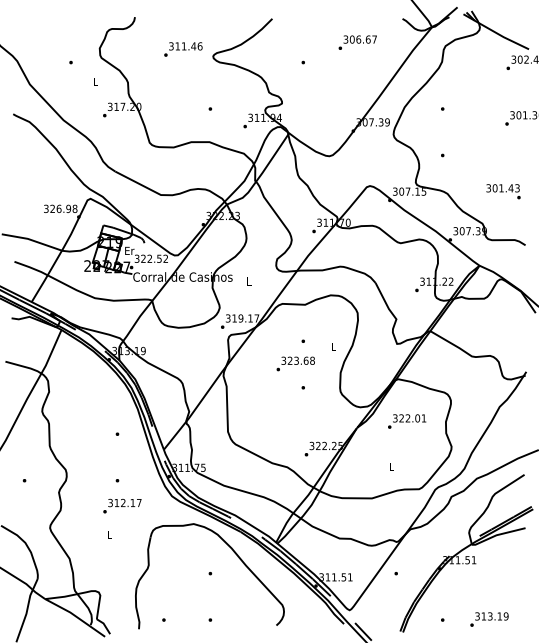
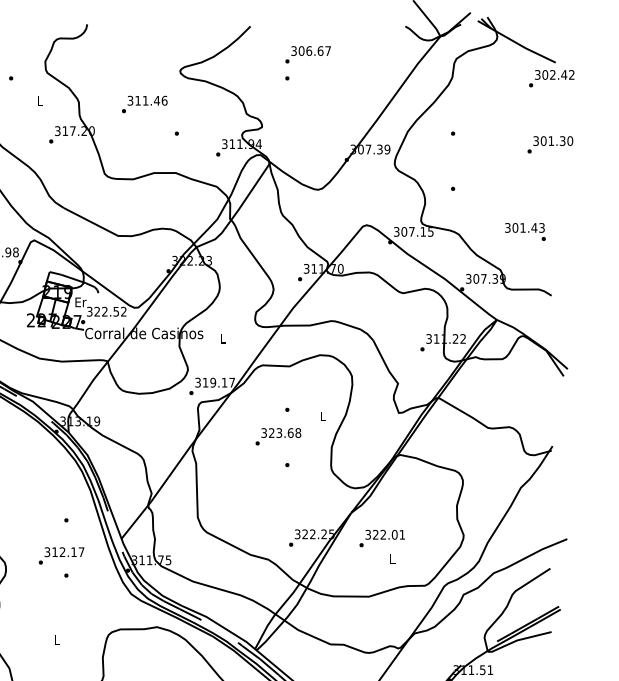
text: (357, 42) -> (307, 54), moved
text: (183, 49) -> (144, 104), moved
text: (407, 421) -> (382, 538), moved
text: (122, 505) -> (61, 555), moved

